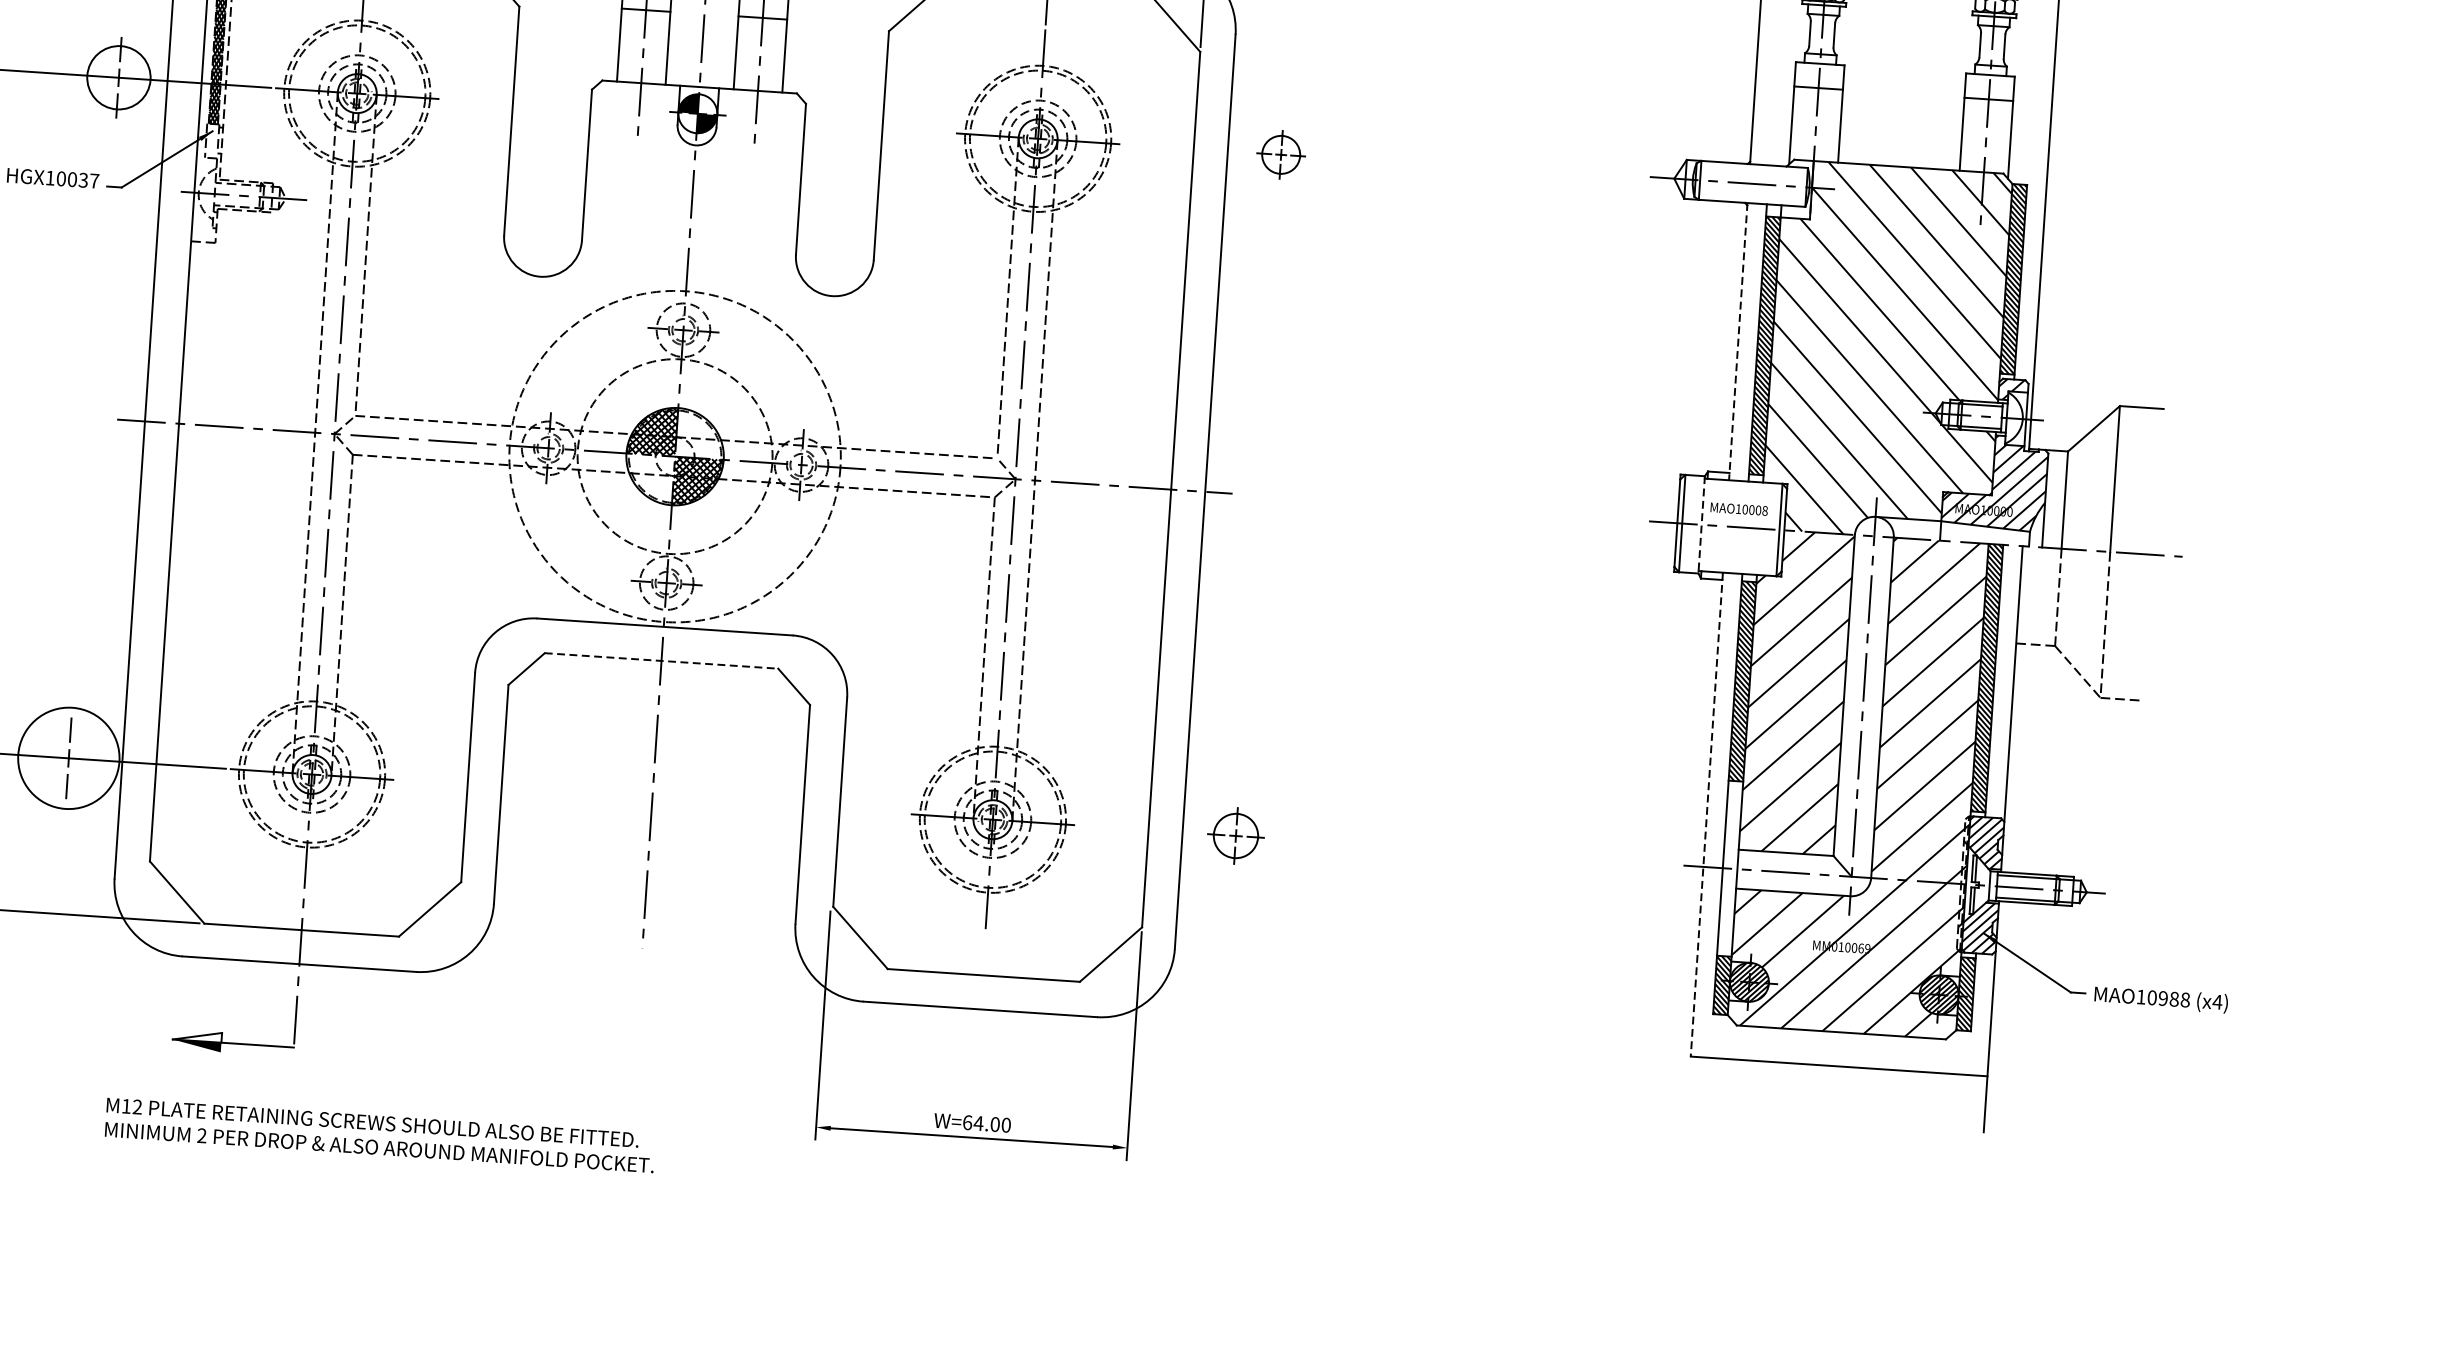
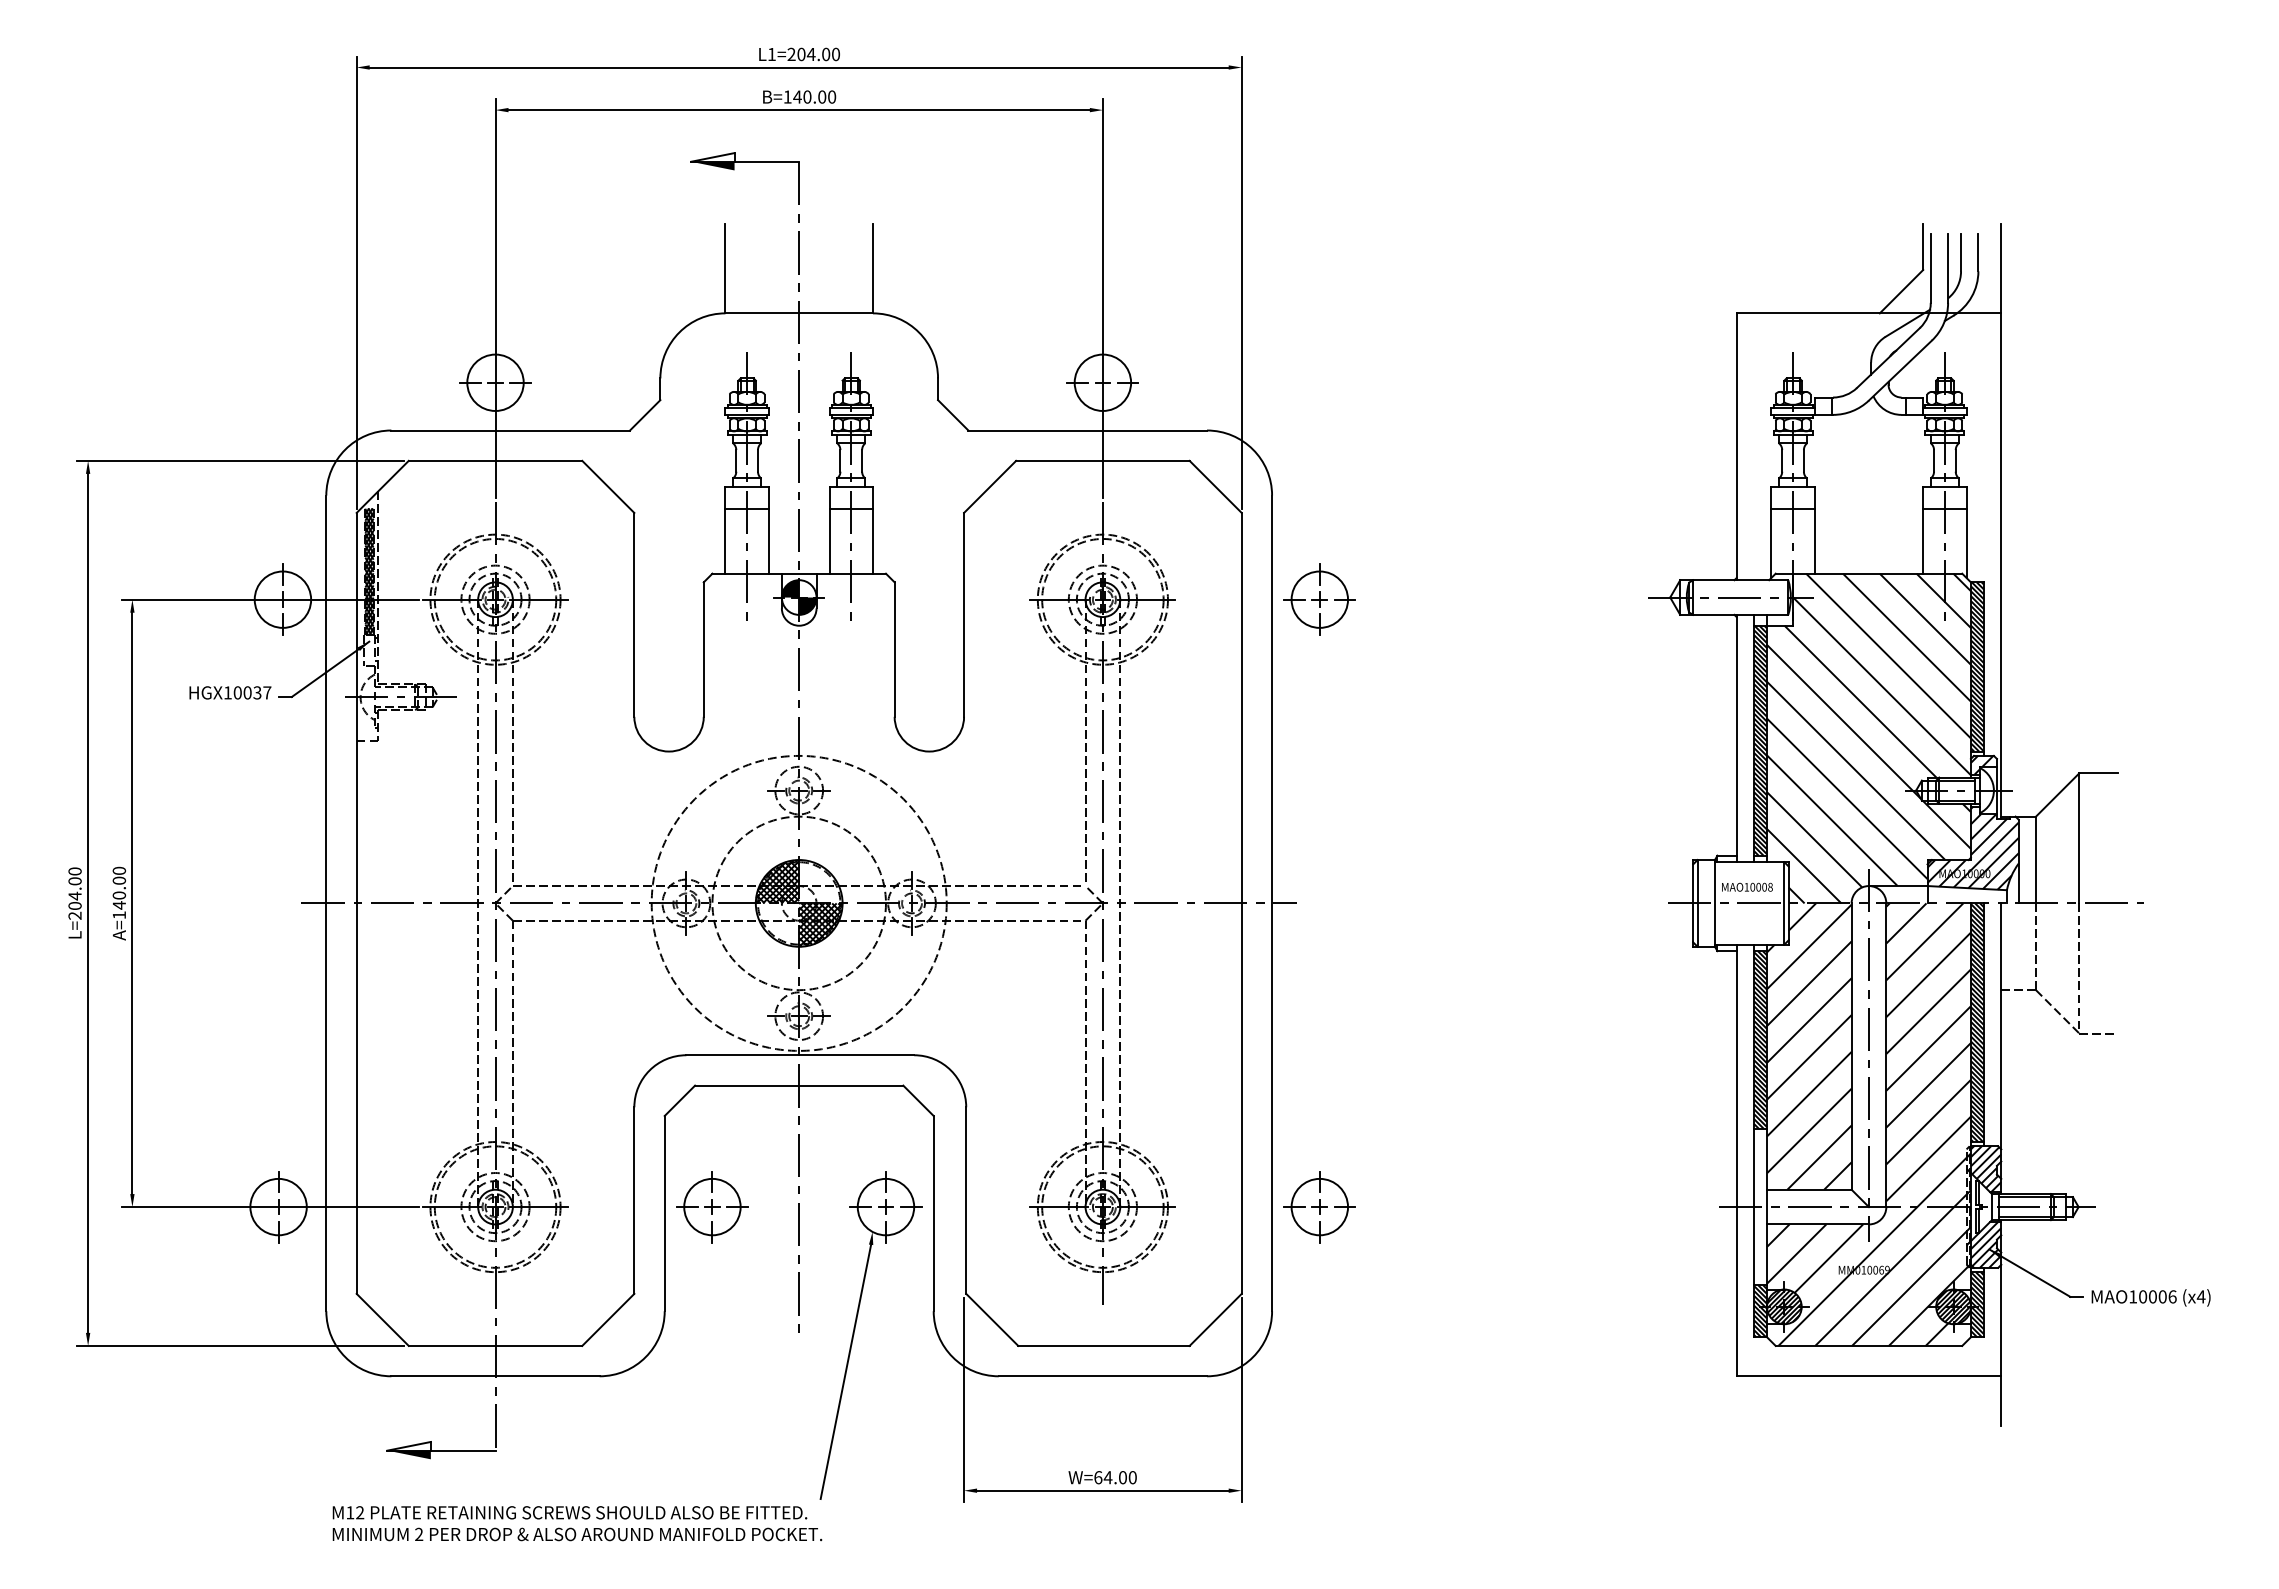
part: (1280, 154) -> (1319, 599), size x1.67
line: (1738, 341) -> (1736, 738), dashed -> solid
line: (1701, 524) -> (1714, 903), dashed -> solid
line: (661, 660) -> (799, 1085), dashed -> solid
circle: (68, 757) -> (278, 1206), size x0.62
part: (555, 791) -> (712, 1207), added
line: (1706, 814) -> (1736, 1160), dashed -> solid
part: (1235, 836) -> (1319, 1207), size x1.43
part: (704, 944) -> (854, 1334), added
text: (2174, 998) -> (2162, 1296), MAO10988 -> MAO10006

